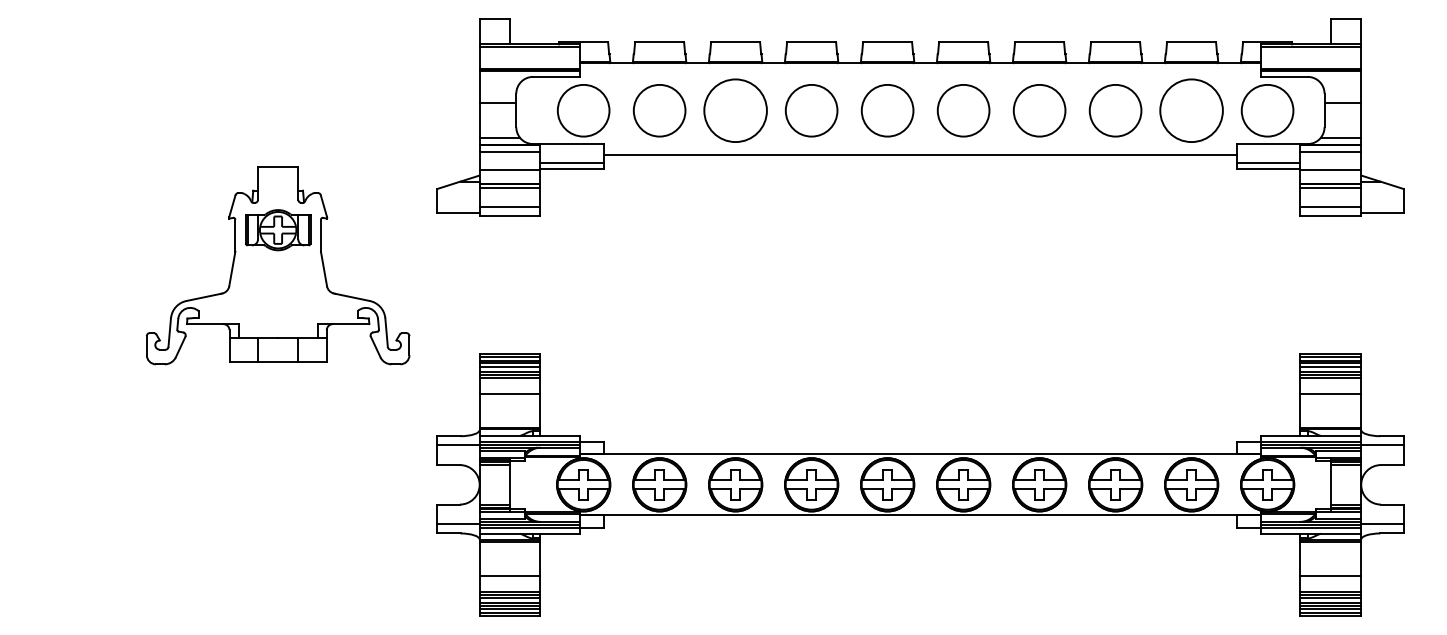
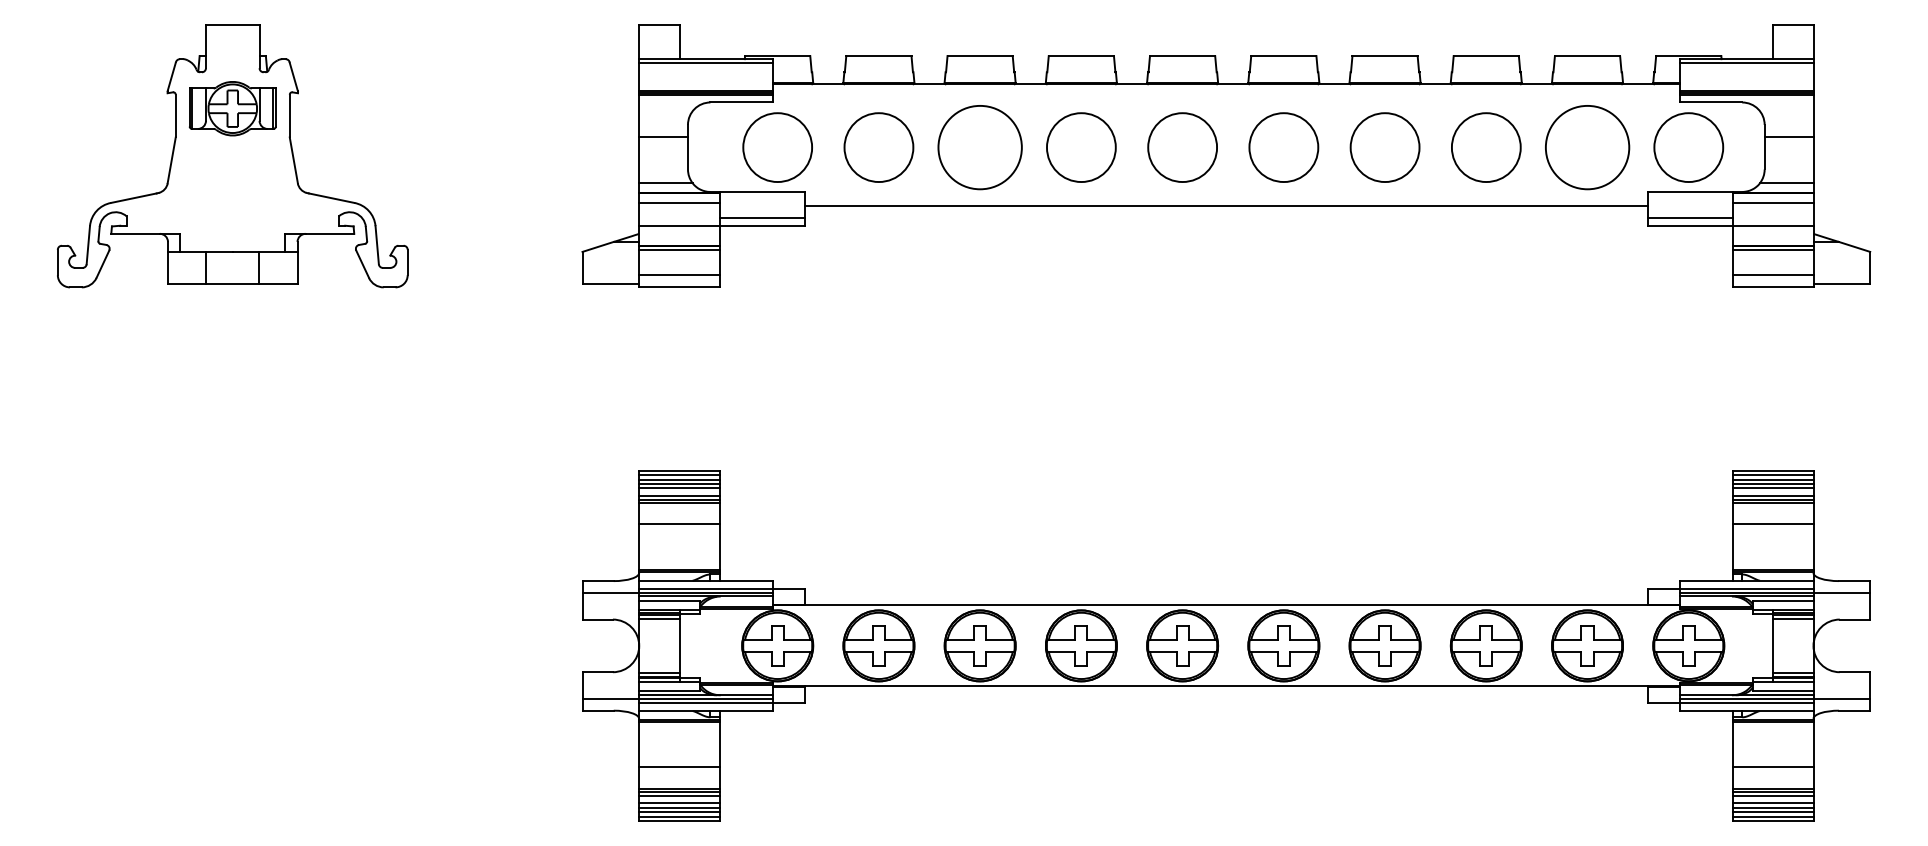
part: (277, 266) -> (232, 156), moved

